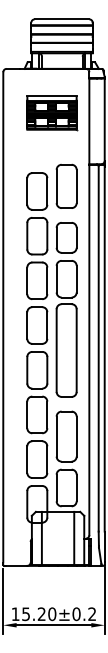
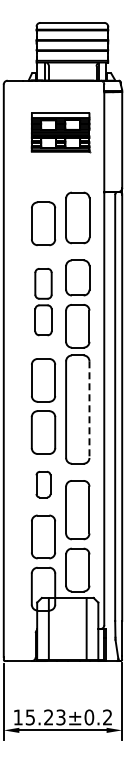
part: (37, 257) -> (43, 301), size x0.7
line: (76, 351) -> (89, 410), solid -> dashed
part: (37, 414) -> (43, 484), size x0.6
text: (51, 614) -> (60, 717), 15.20±0.2 -> 15.23±0.2

